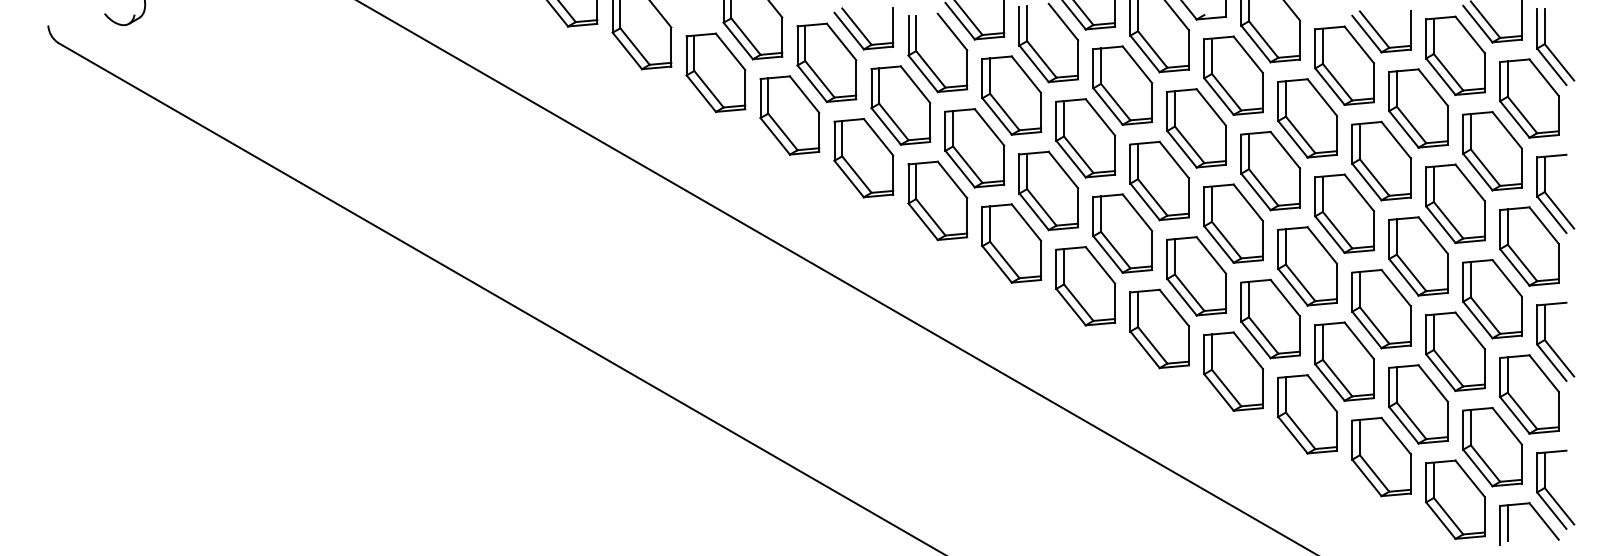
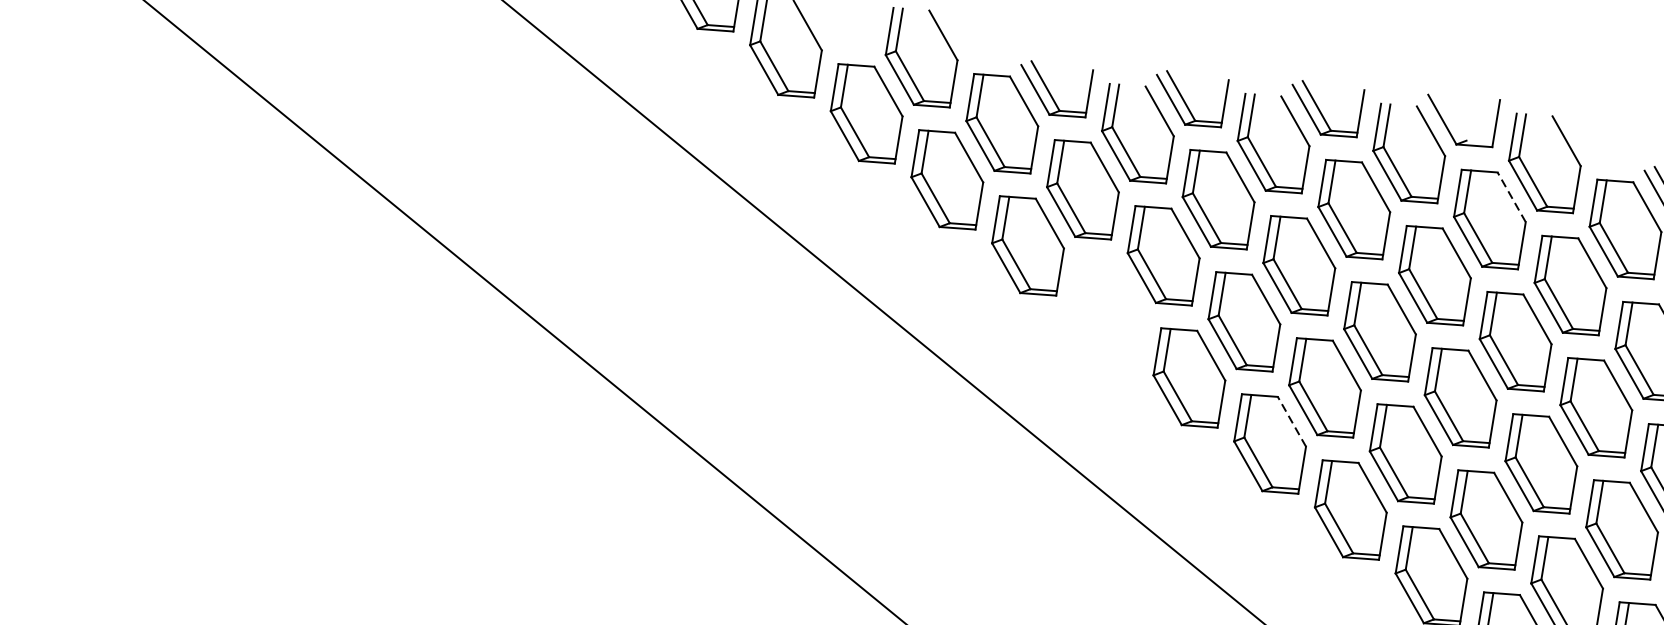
line: (1248, 54) -> (1511, 196), solid -> dashed
part: (937, 200) -> (1108, 311), removed
line: (1100, 265) -> (1291, 421), solid -> dashed

